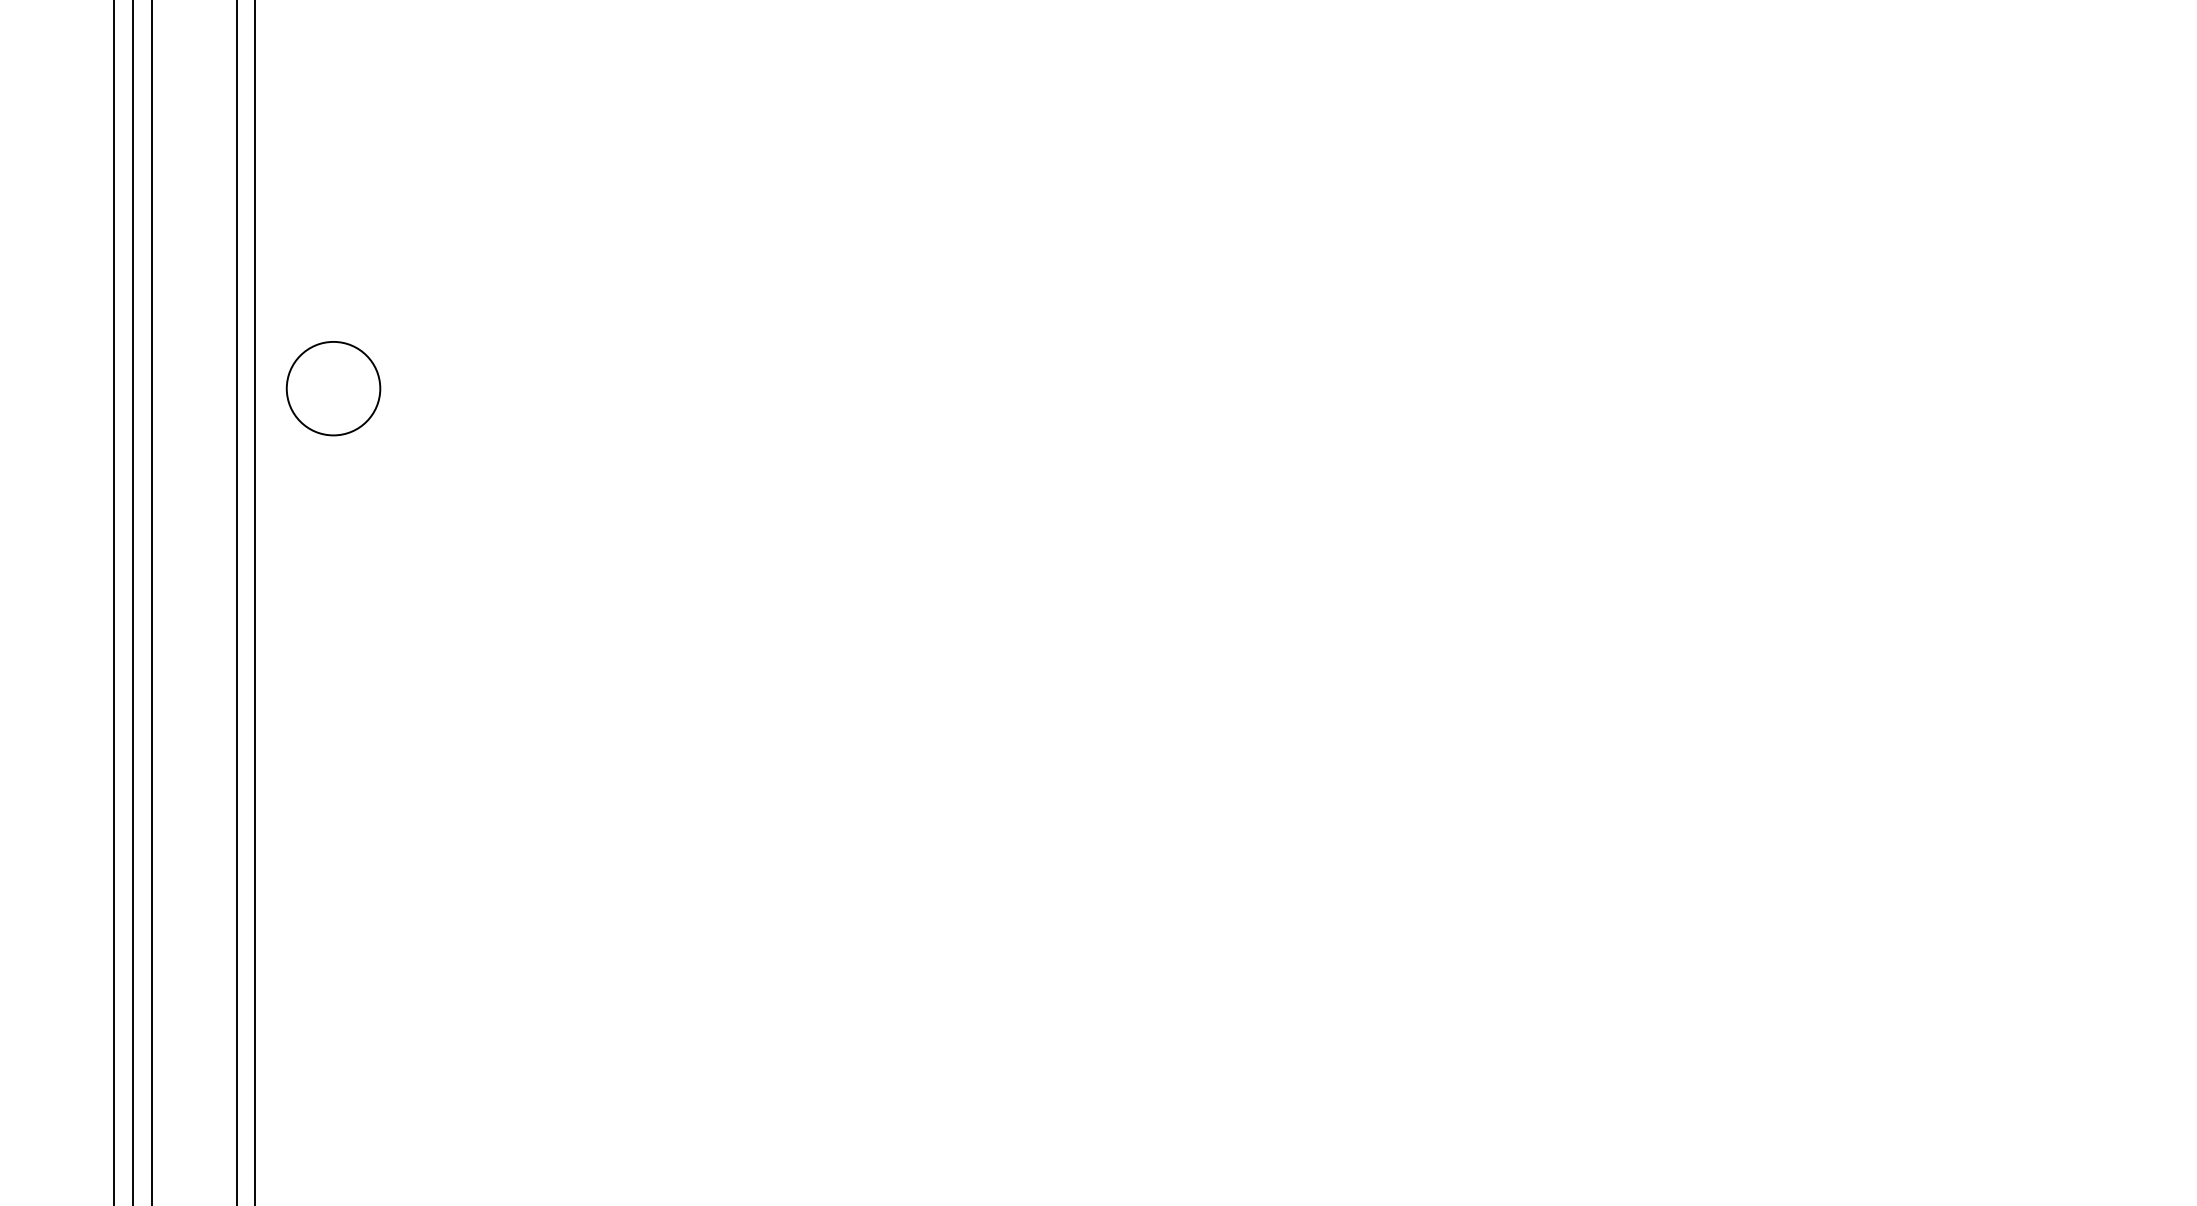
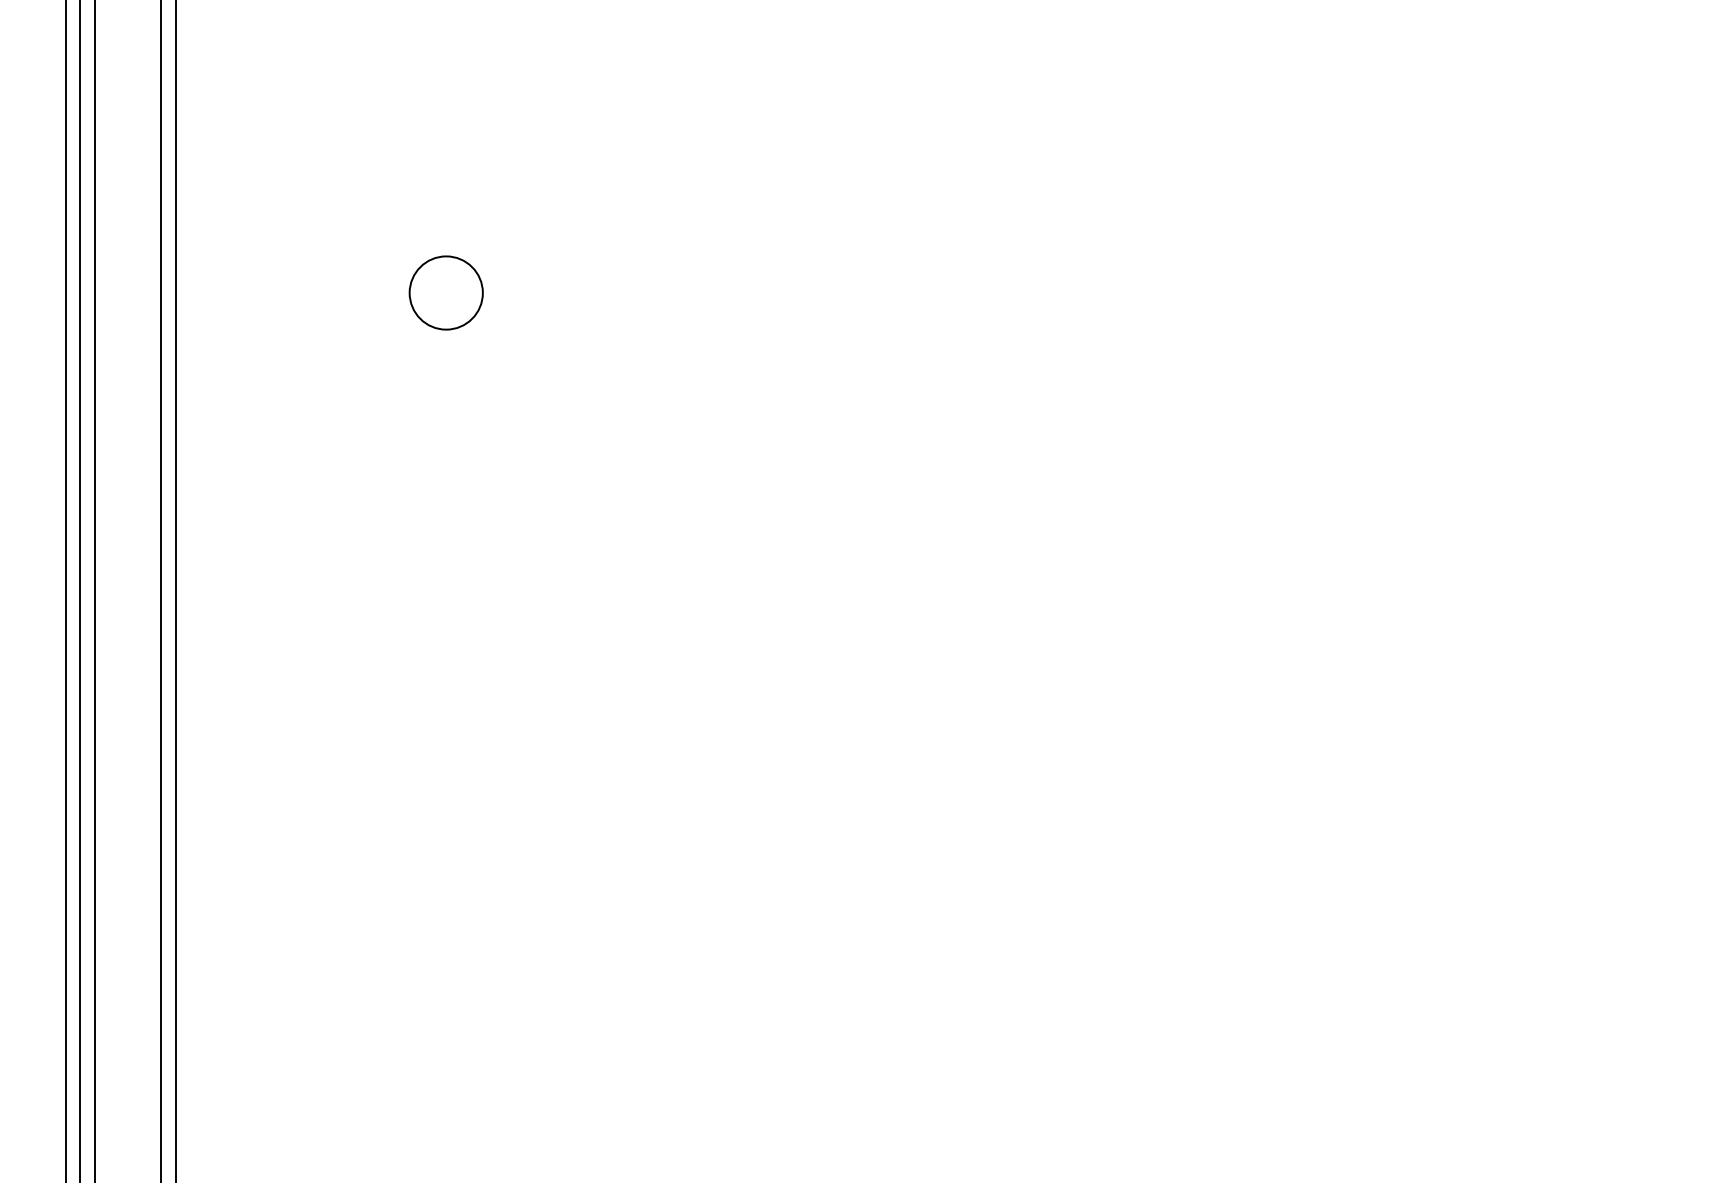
circle: (332, 387) -> (445, 292), moved

